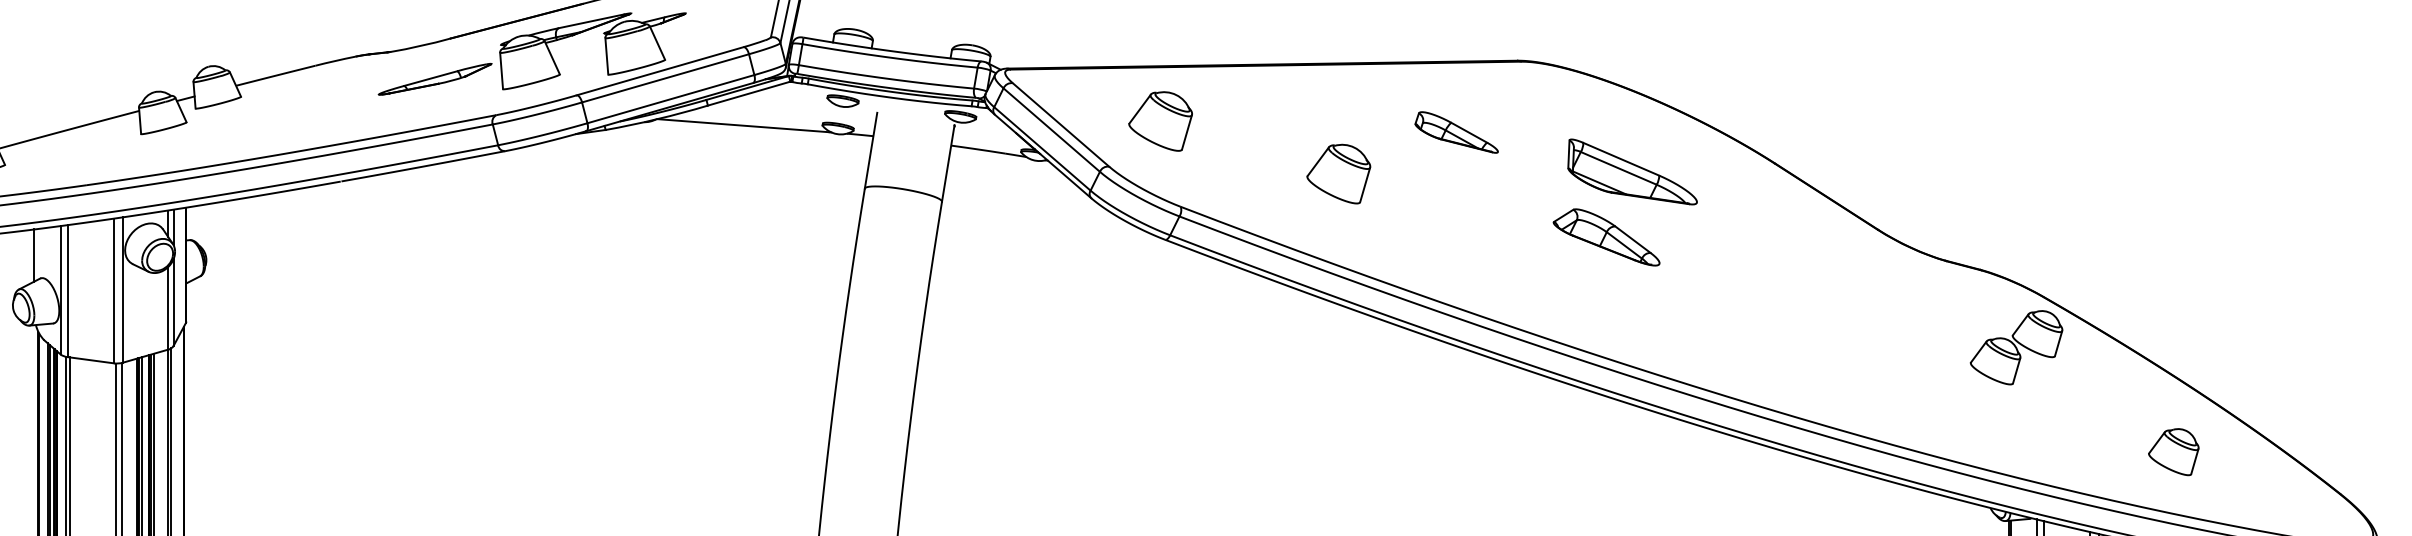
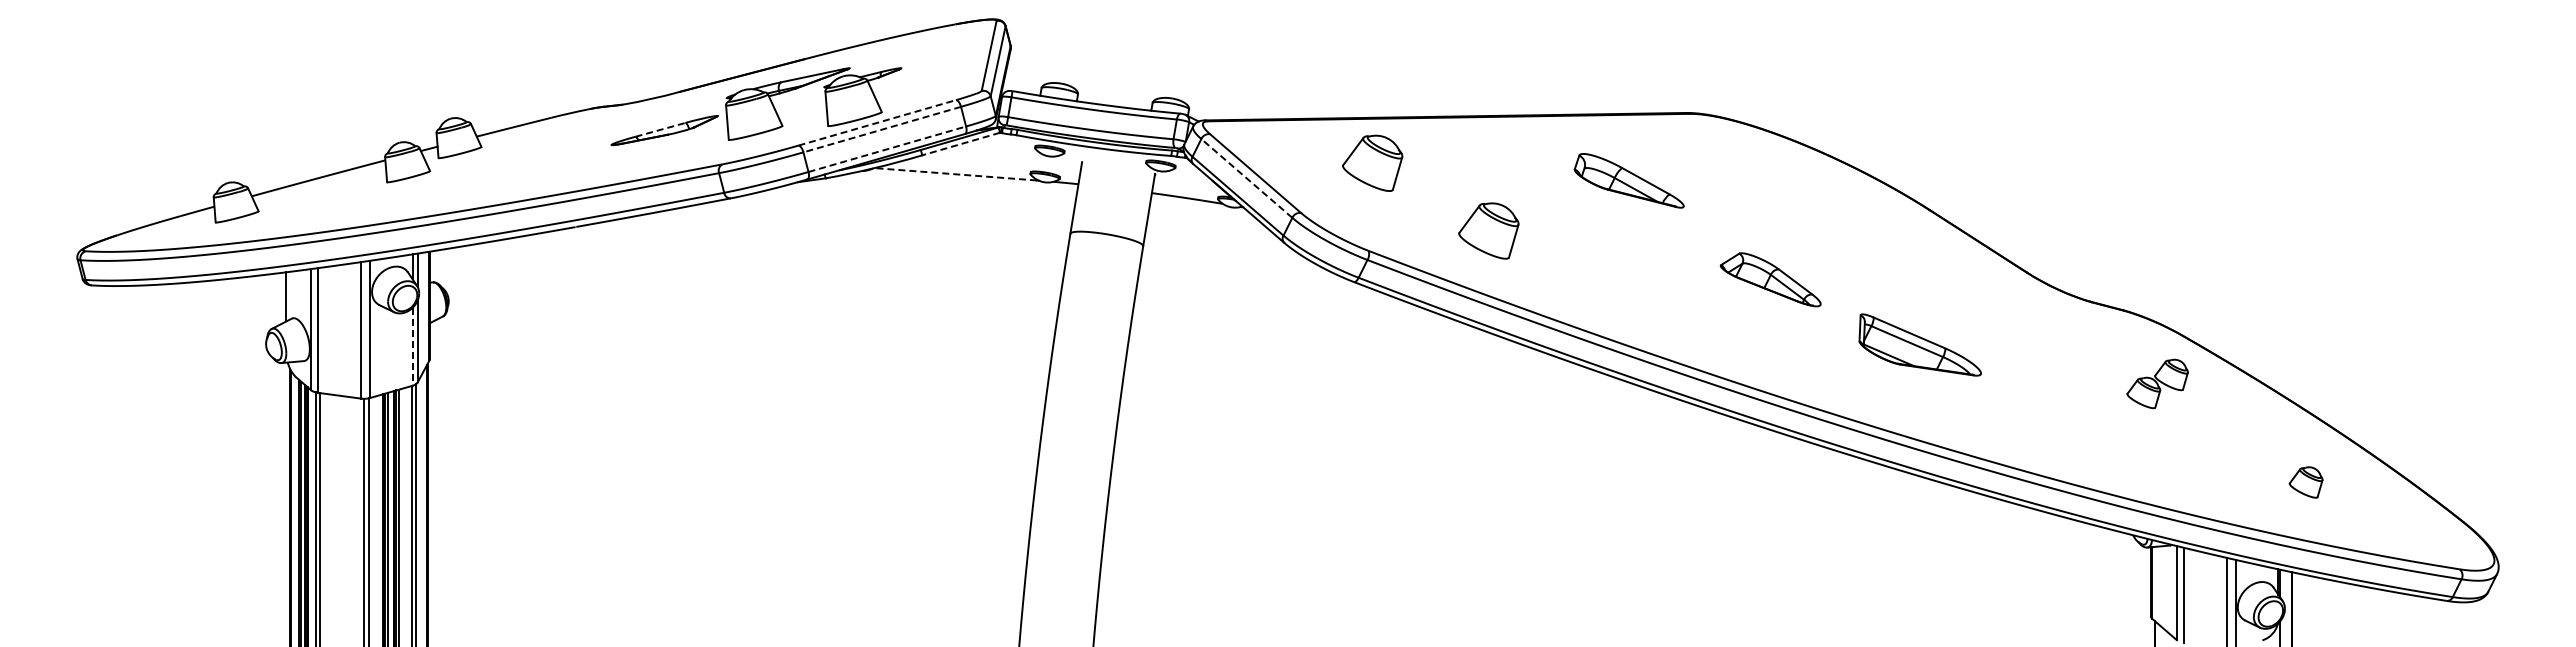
line: (660, 70) -> (877, 122), solid -> dashed
line: (430, 78) -> (660, 129), solid -> dashed
line: (664, 78) -> (881, 129), solid -> dashed
line: (748, 94) -> (960, 144), solid -> dashed
line: (671, 99) -> (887, 149), solid -> dashed
part: (1160, 120) -> (1372, 162), moved
line: (743, 125) -> (955, 174), solid -> dashed
line: (1051, 130) -> (1246, 178), solid -> dashed
part: (1455, 132) -> (1628, 180), size x1.4
part: (1631, 171) -> (1919, 344), moved
part: (1338, 173) -> (1488, 230), moved
line: (168, 308) -> (412, 346), solid -> dashed
part: (2016, 347) -> (2157, 383), size x0.7
part: (2173, 452) -> (2305, 482), size x0.7

